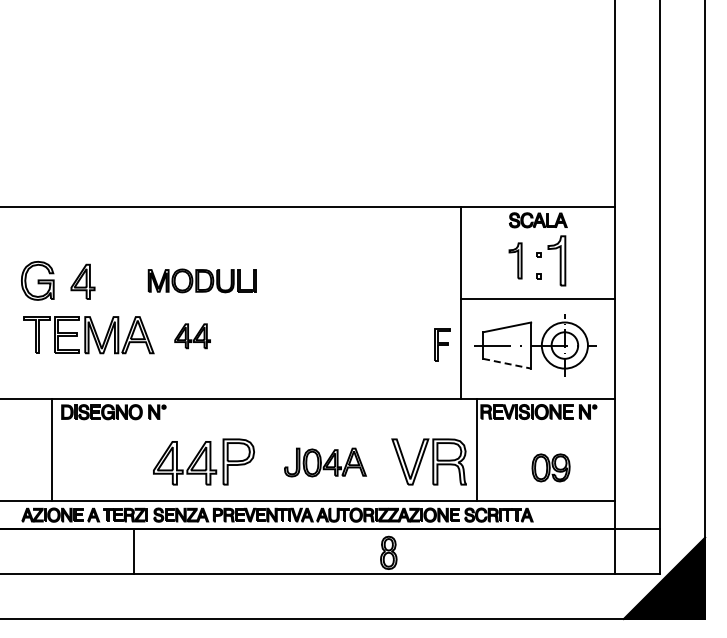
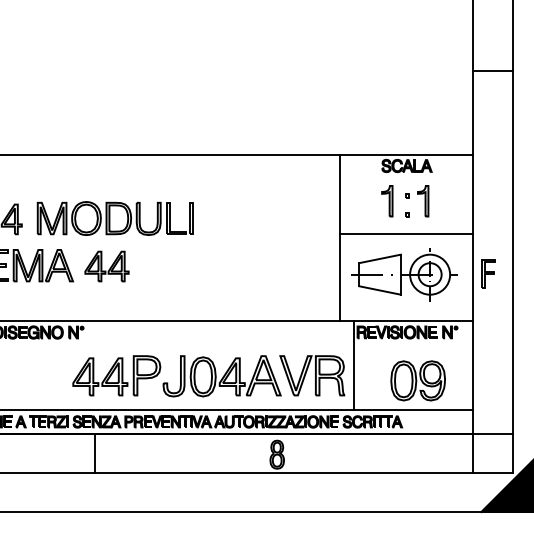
line: (636, 110) -> (492, 70), added
part: (556, 260) -> (422, 200), size x0.71
part: (202, 280) -> (115, 218), size x1.67
part: (192, 336) -> (106, 266), size x1.43
part: (442, 344) -> (488, 273), moved
line: (507, 363) -> (380, 290), dashed -> solid
part: (325, 462) -> (222, 376), size x1.67
part: (550, 467) -> (417, 380), size x1.67
line: (134, 550) -> (95, 452), moved

